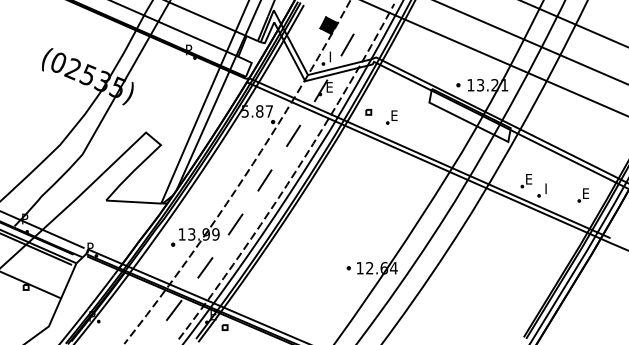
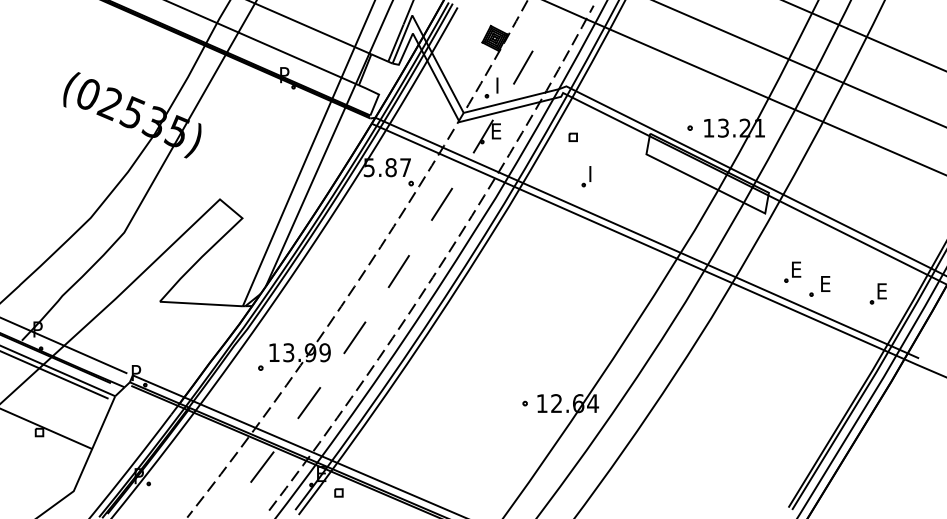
part: (368, 112) -> (572, 137), moved
text: (394, 115) -> (593, 173), E -> I
text: (548, 188) -> (825, 283), I -> E

